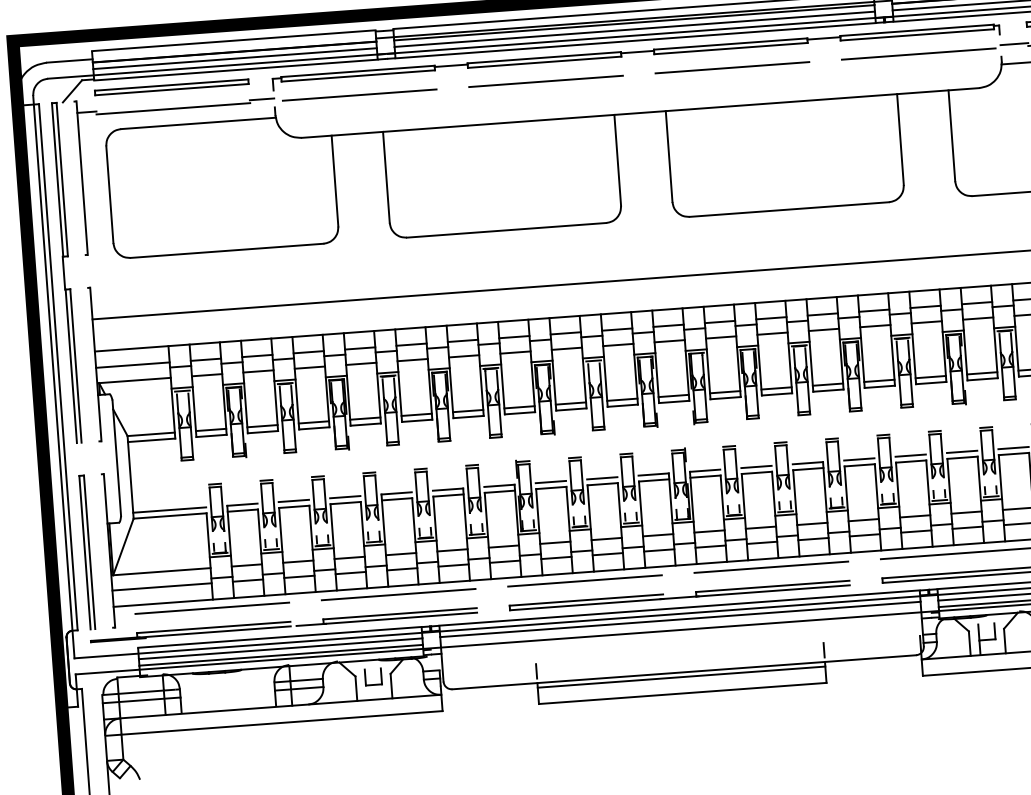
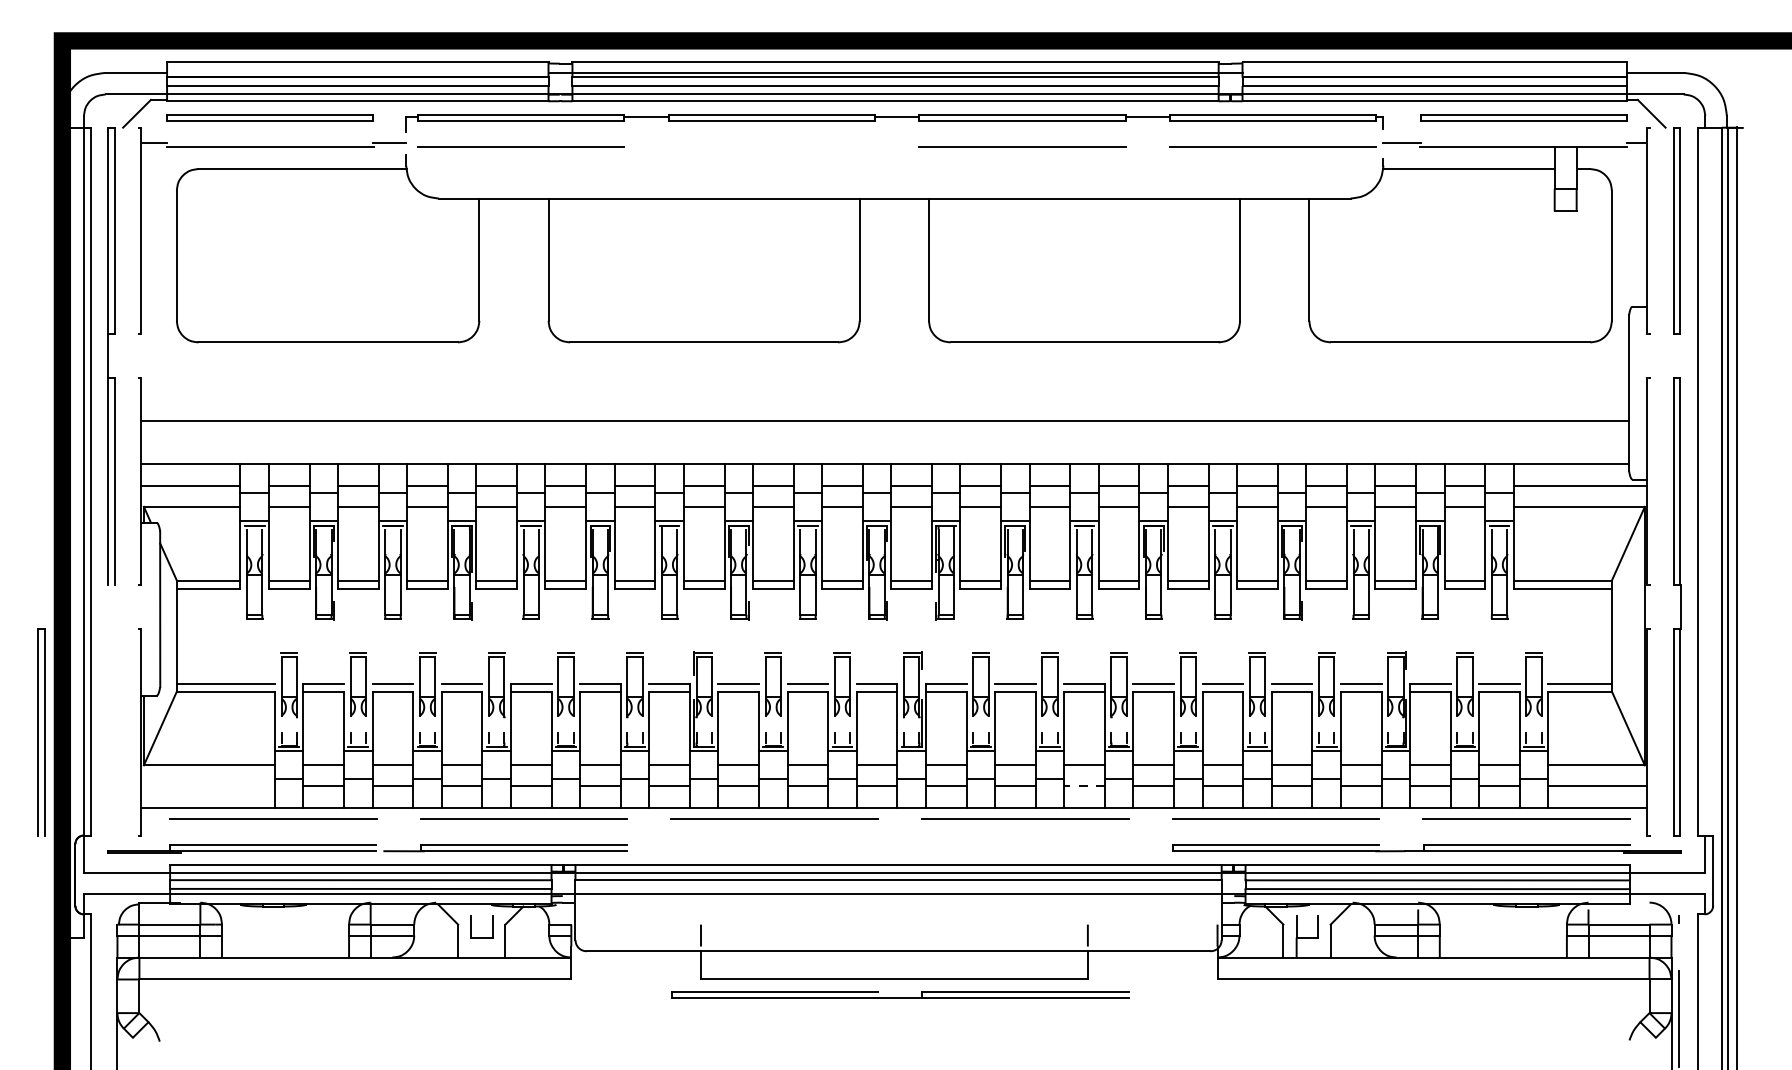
line: (545, 81) -> (771, 146), removed
line: (813, 538) -> (1084, 785), solid -> dashed
part: (87, 552) -> (41, 732), moved
line: (161, 586) -> (207, 785), removed
part: (680, 595) -> (900, 994), moved
line: (681, 677) -> (894, 957), removed

